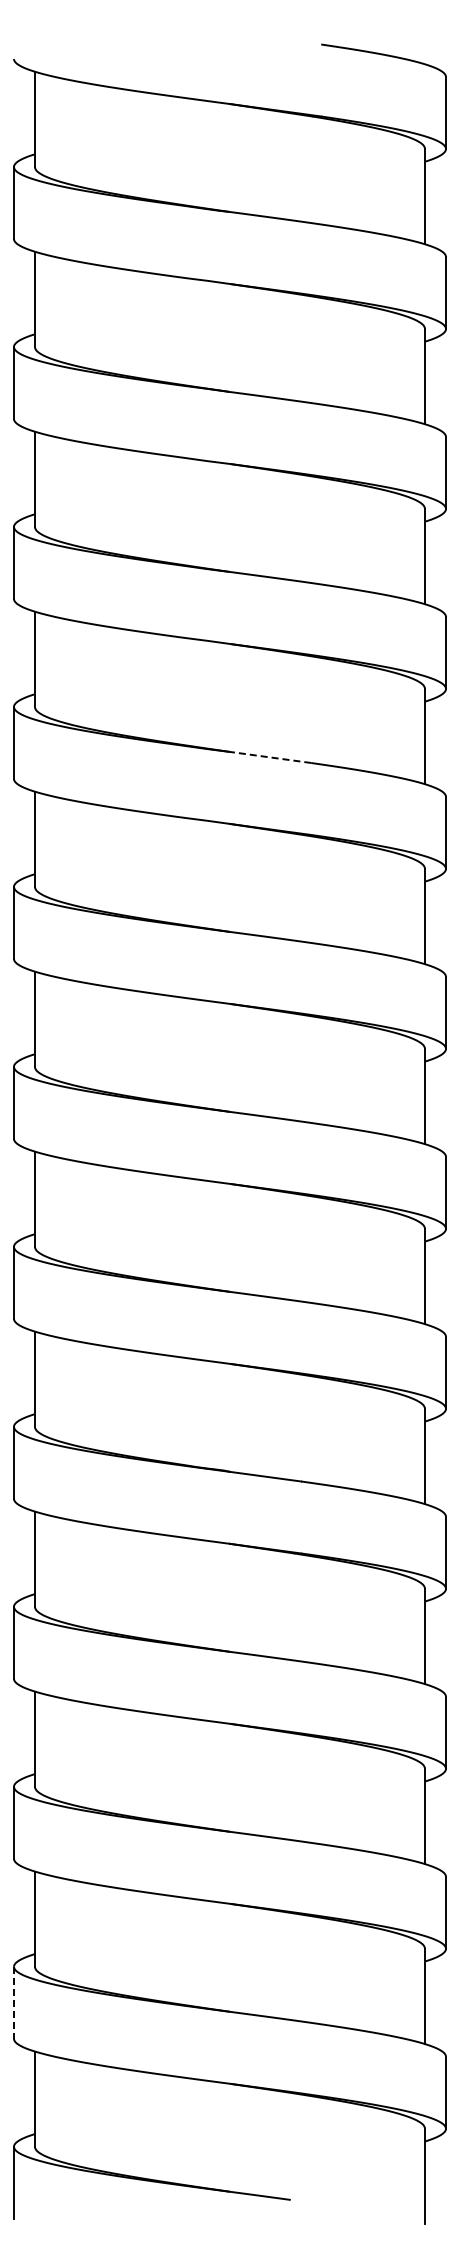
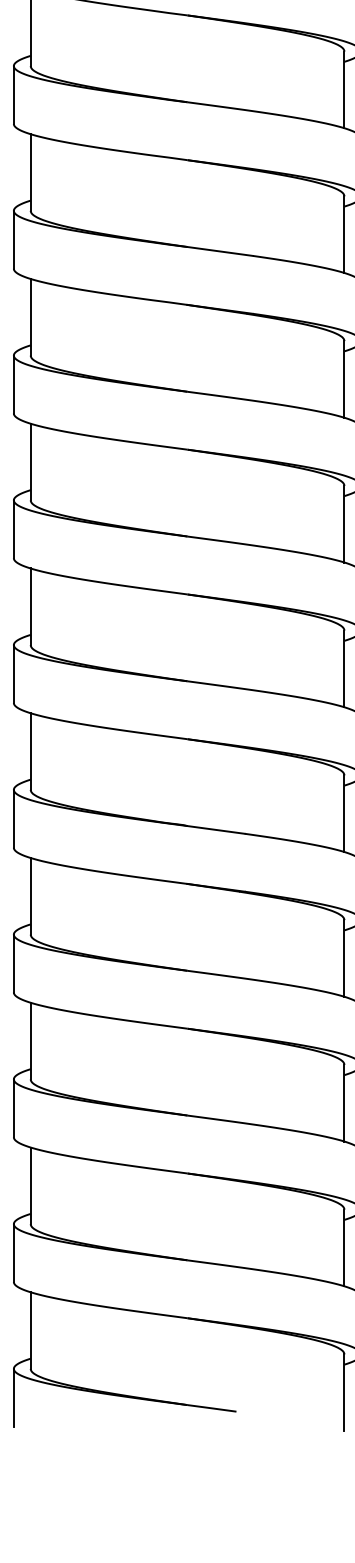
line: (270, 757) -> (220, 251), dashed -> solid
line: (14, 2003) -> (14, 1253), dashed -> solid

